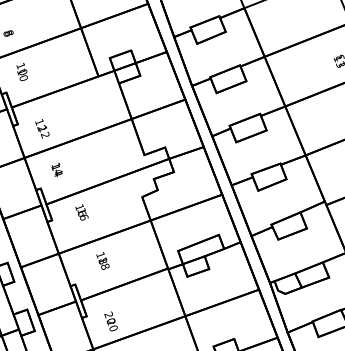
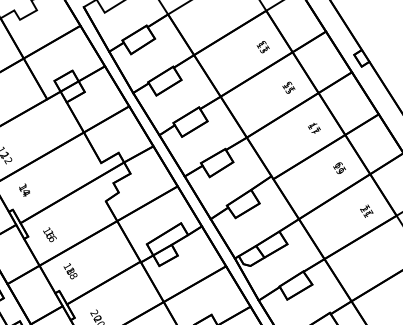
text: (81, 212) -> (49, 234), moved
text: (102, 261) -> (70, 271), moved

